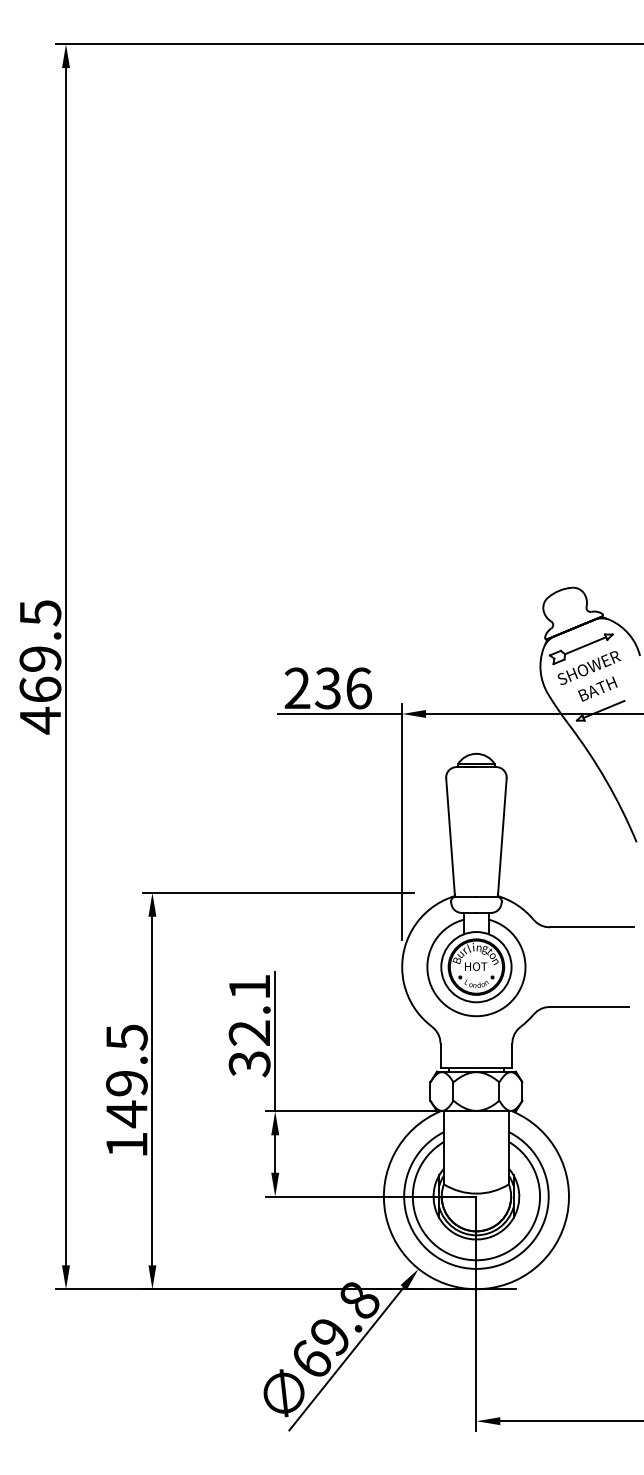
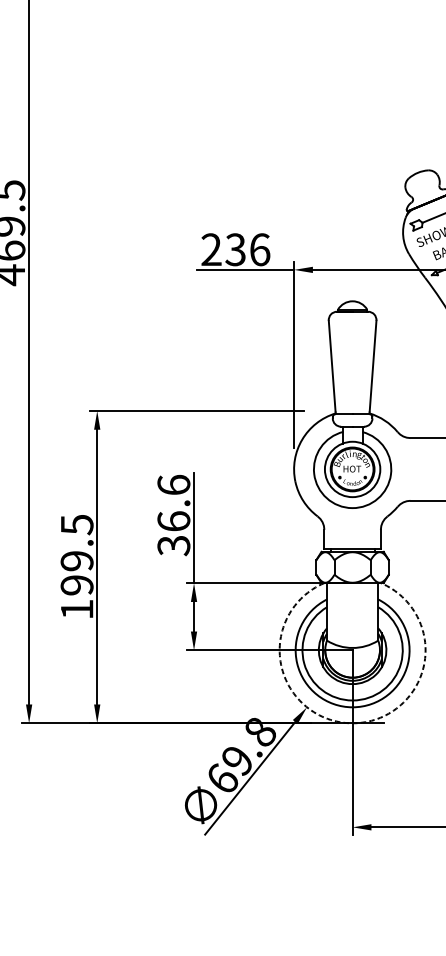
text: (249, 1009) -> (173, 502), 32.1 -> 36.6
text: (126, 1114) -> (76, 585), 149.5 -> 199.5
arc: (476, 1289) -> (352, 723), solid -> dashed

